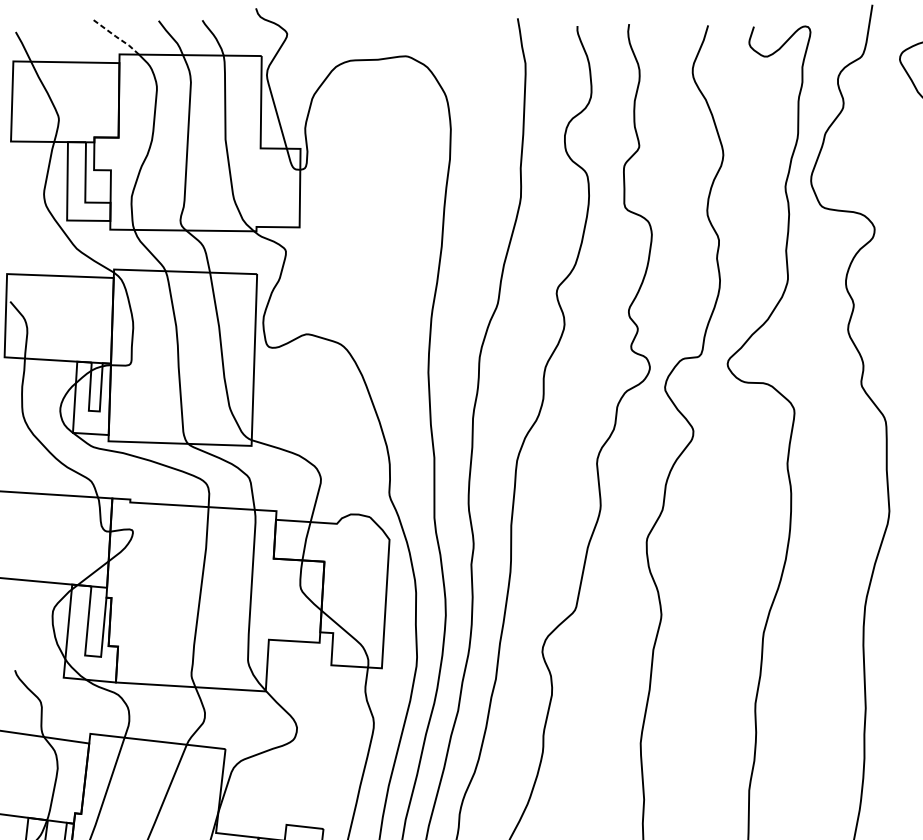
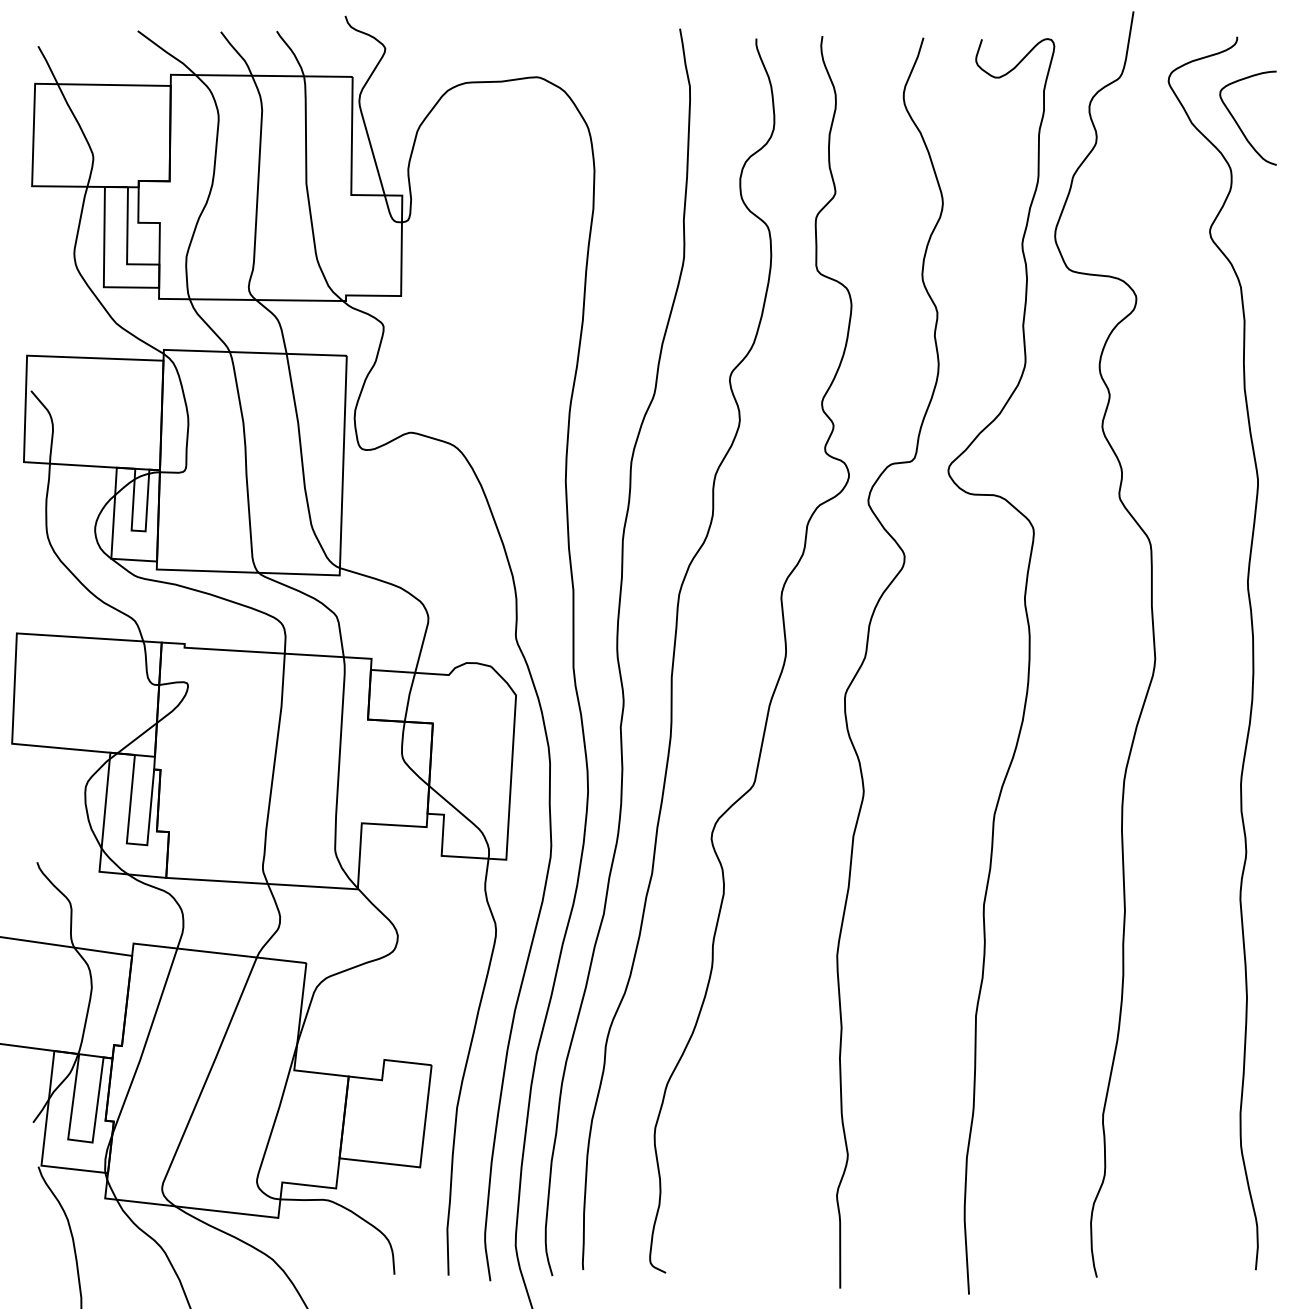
line: (116, 36) -> (167, 52), dashed -> solid

